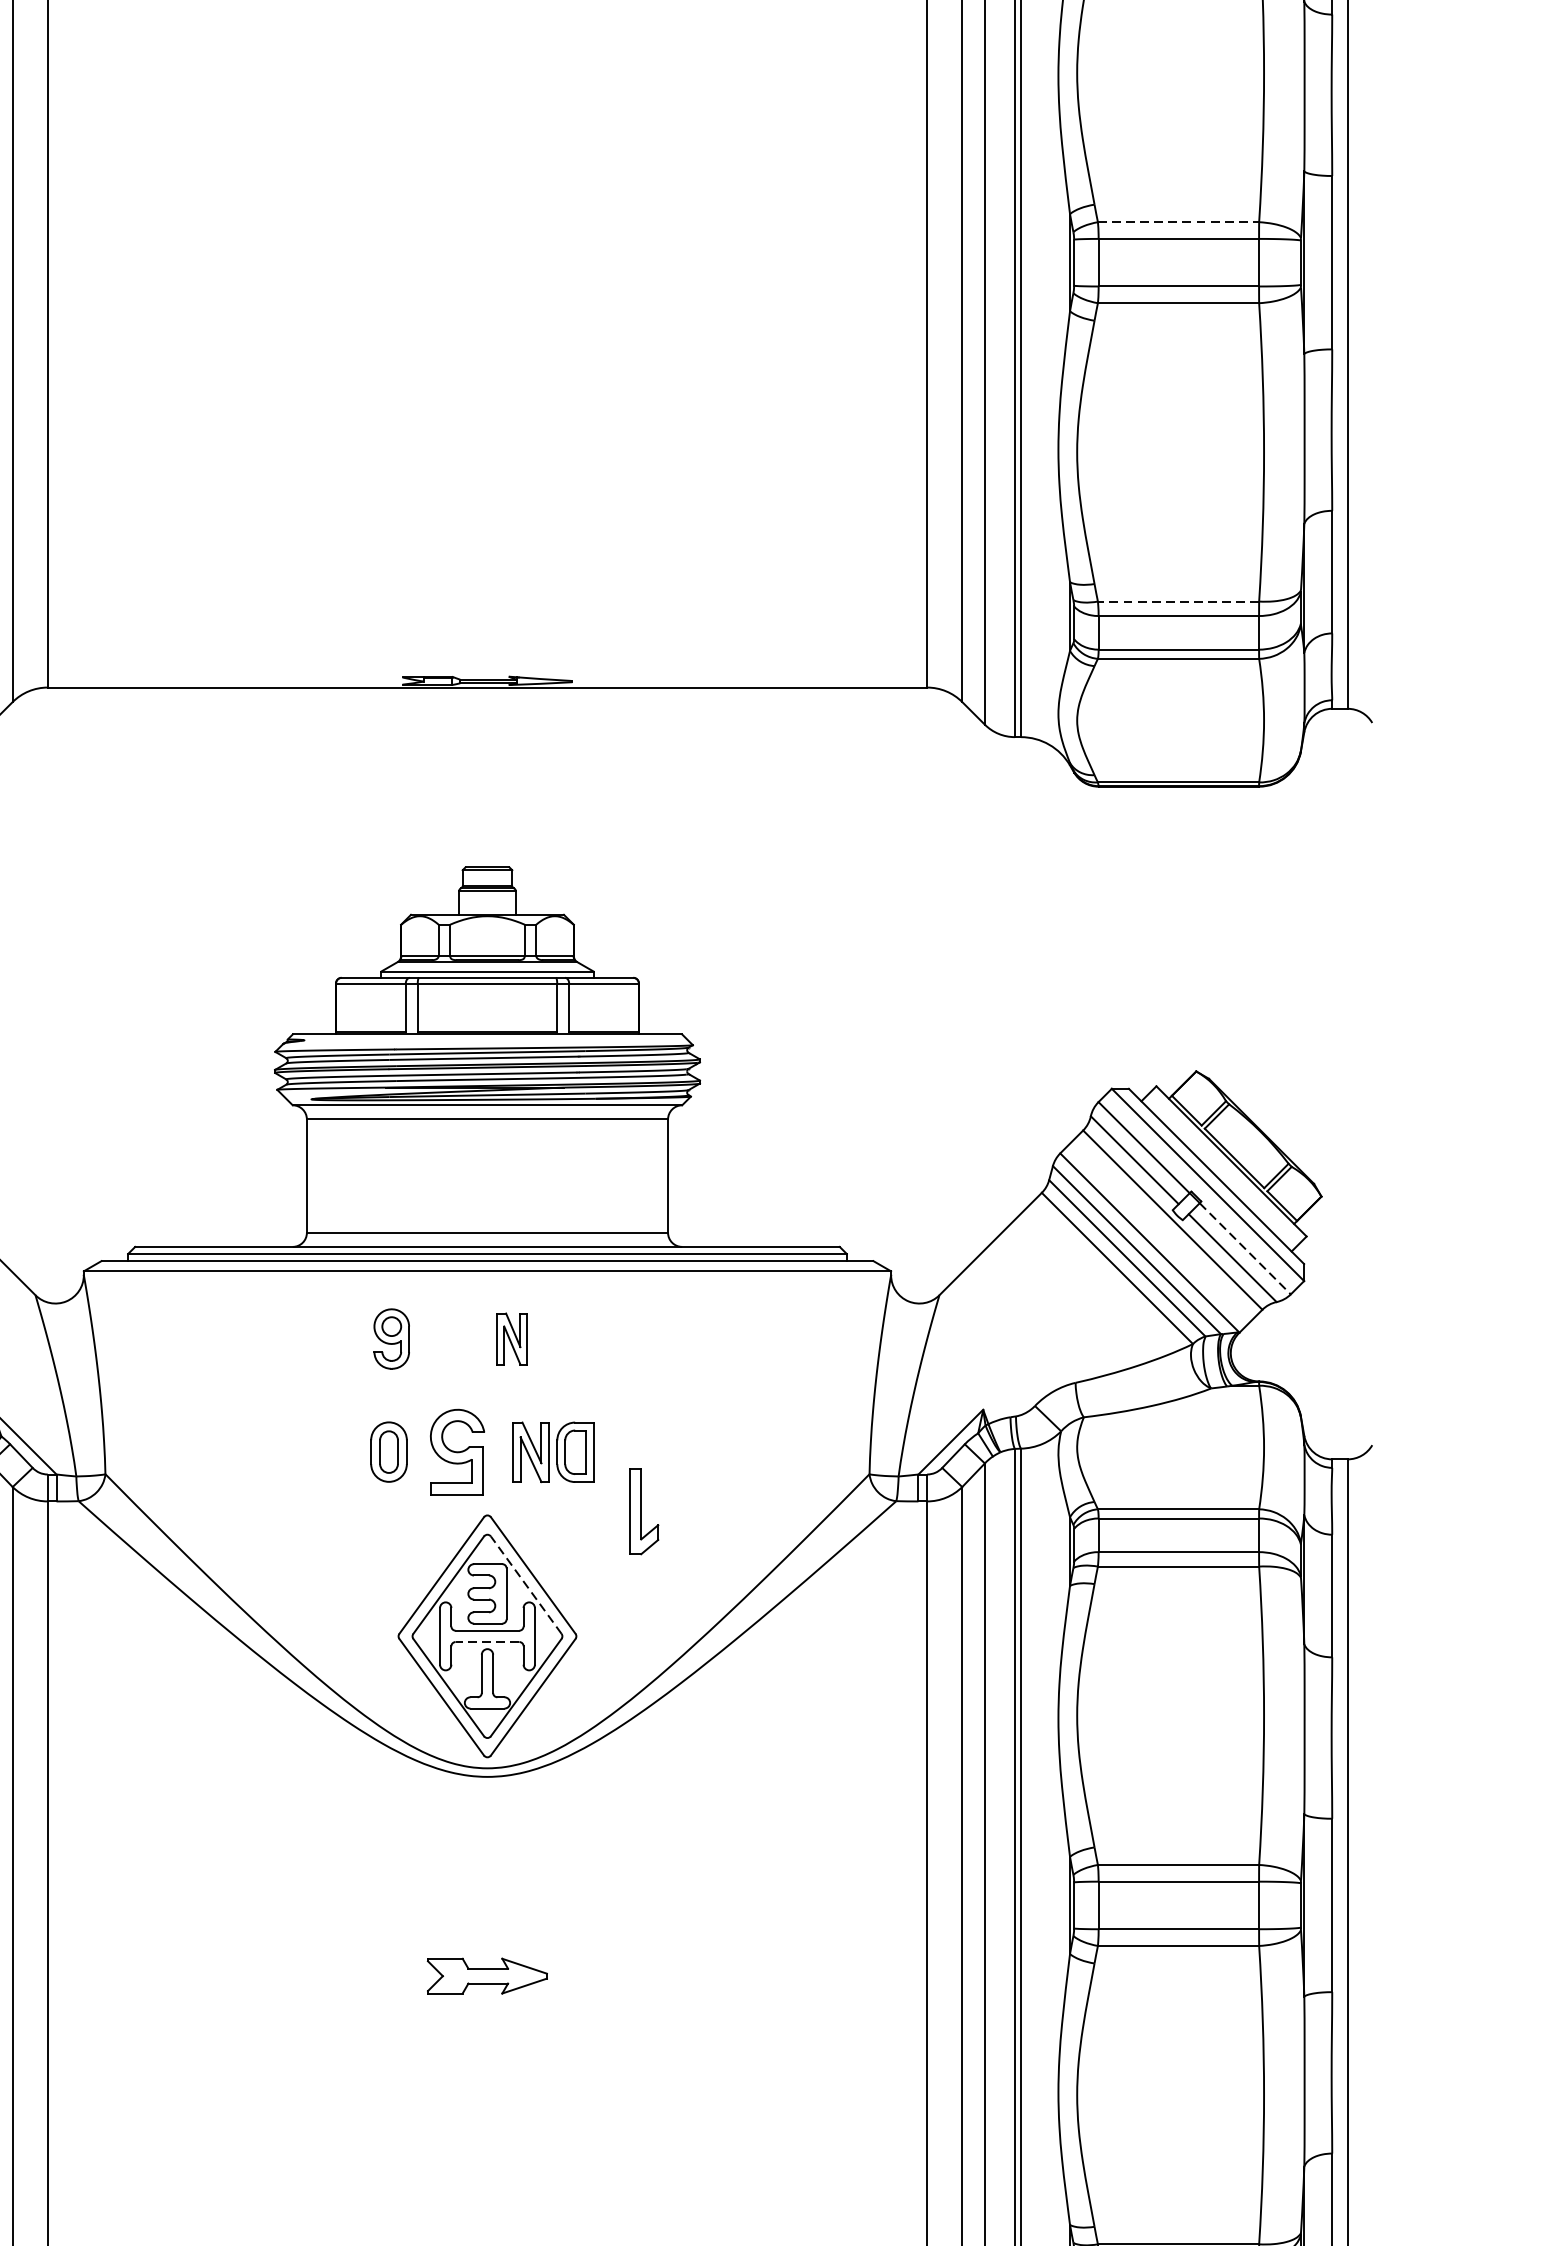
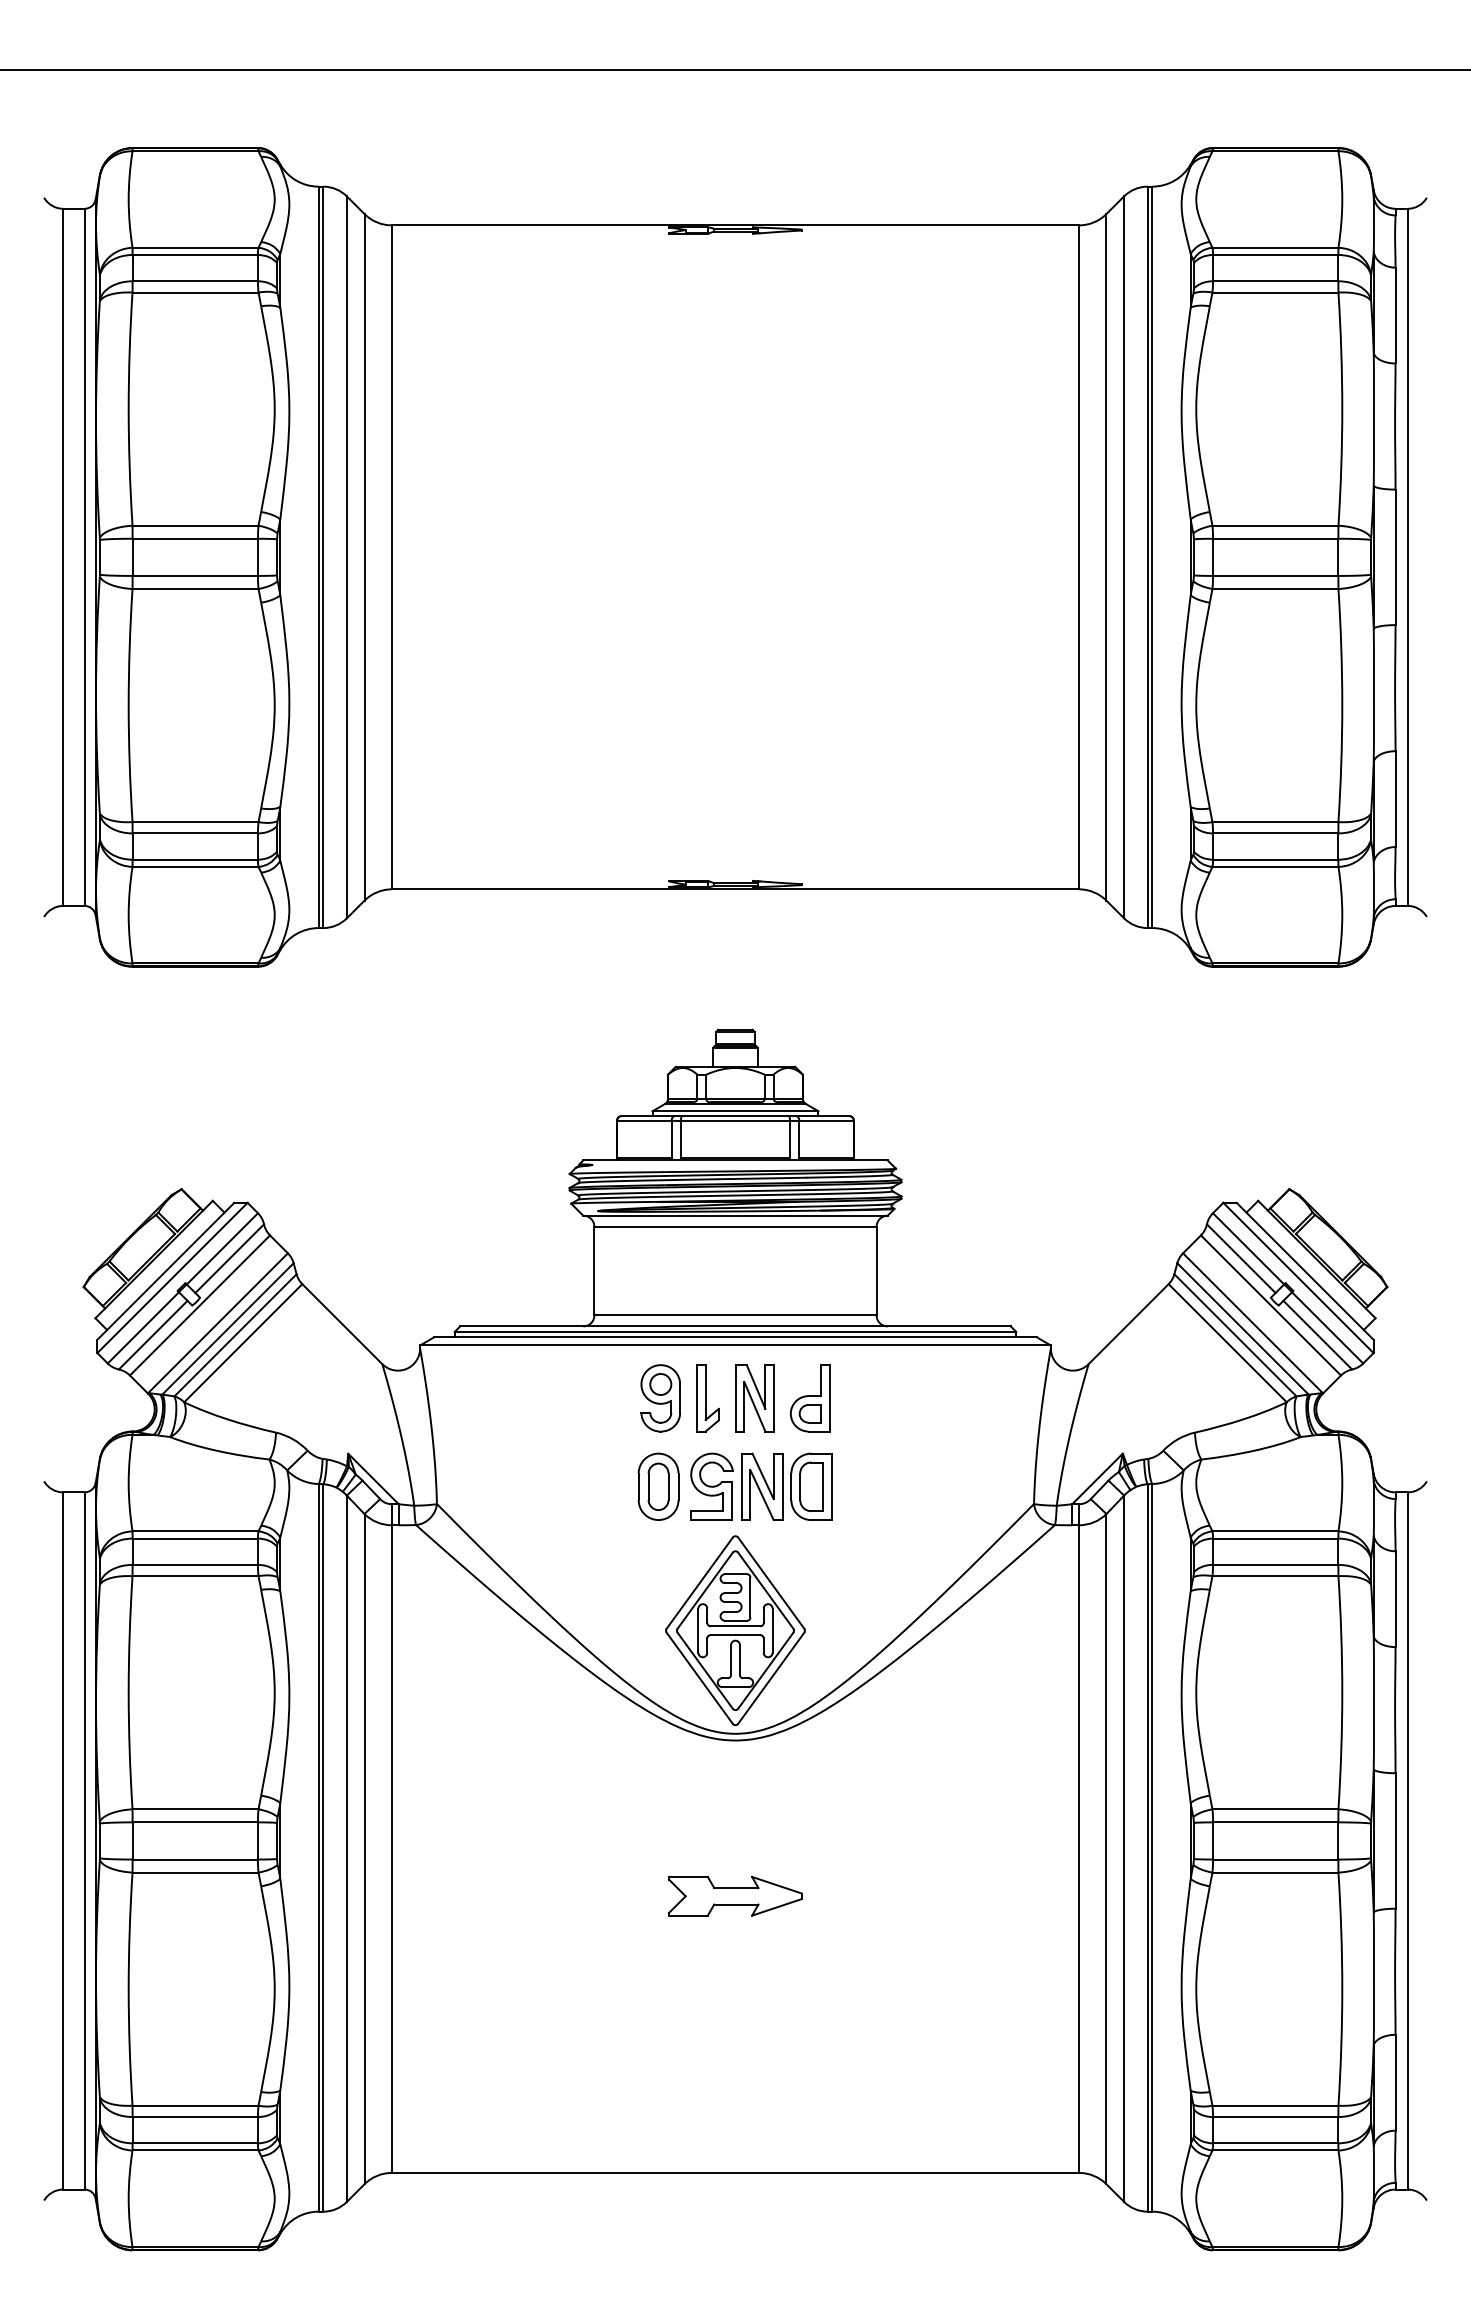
line: (1178, 221) -> (1275, 525), dashed -> solid
line: (1178, 602) -> (1275, 822), dashed -> solid
line: (1245, 1249) -> (1327, 1328), dashed -> solid
part: (391, 1339) -> (660, 1398), size x1.43
part: (511, 1339) -> (754, 1398), size x1.67
part: (583, 1339) -> (810, 1398), added
part: (388, 1451) -> (658, 1486), size x1.43
part: (552, 1451) -> (786, 1486), size x1.43
part: (643, 1511) -> (707, 1398), moved
line: (525, 1584) -> (765, 1590), dashed -> solid
line: (487, 1642) -> (735, 1635), dashed -> solid
part: (487, 1975) -> (735, 1895), size x1.43

